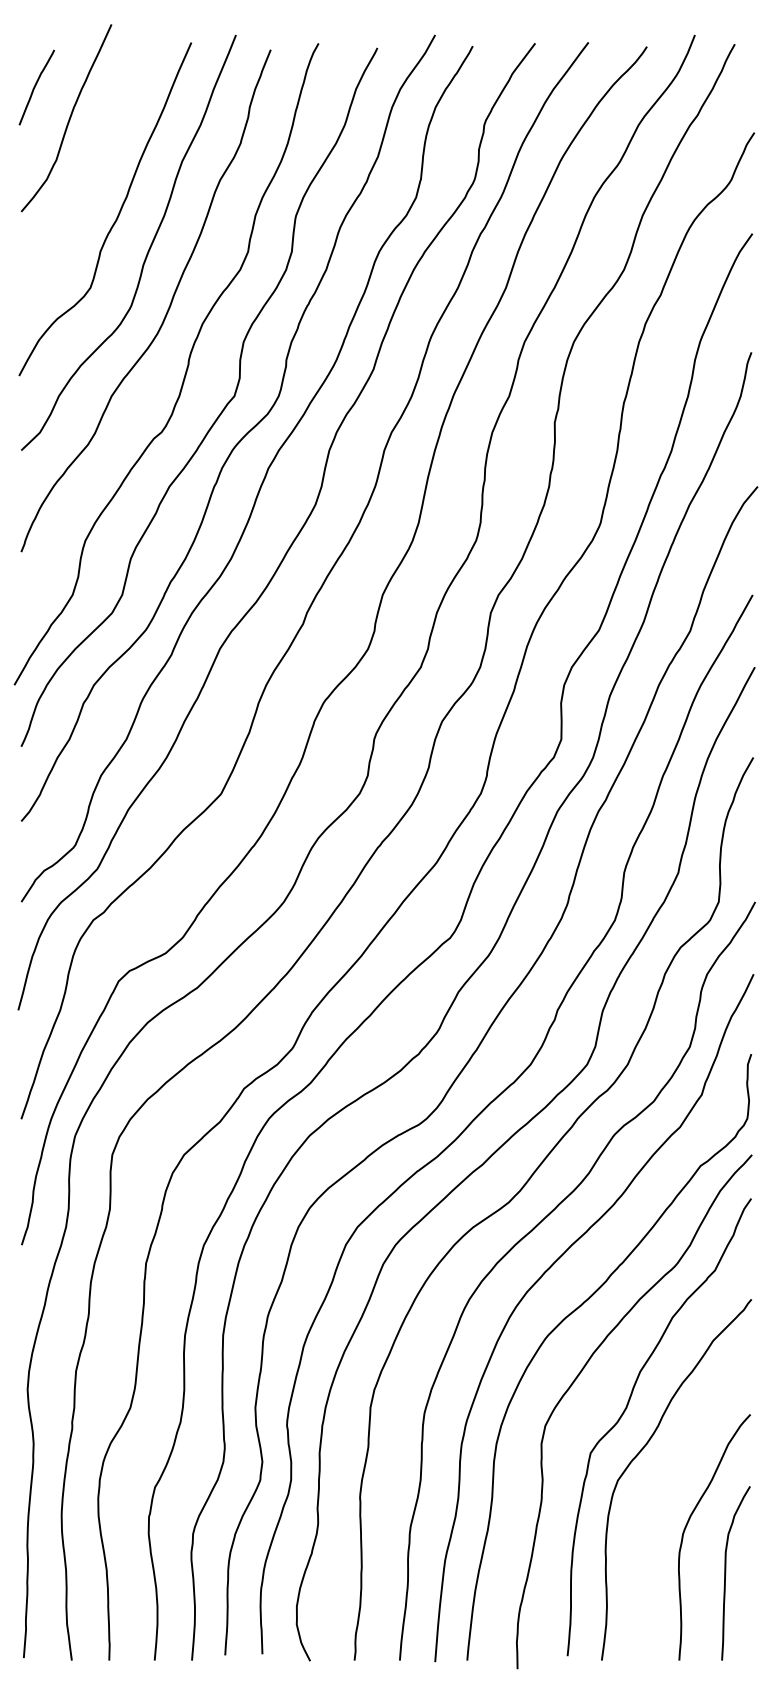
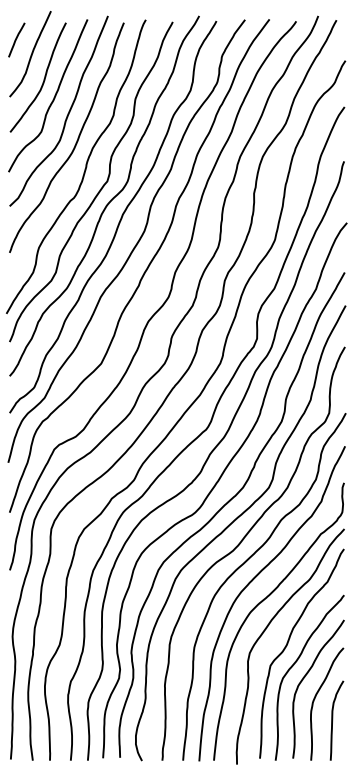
curve: (95, 173) -> (43, 79), added
curve: (662, 1485) -> (303, 680), added

